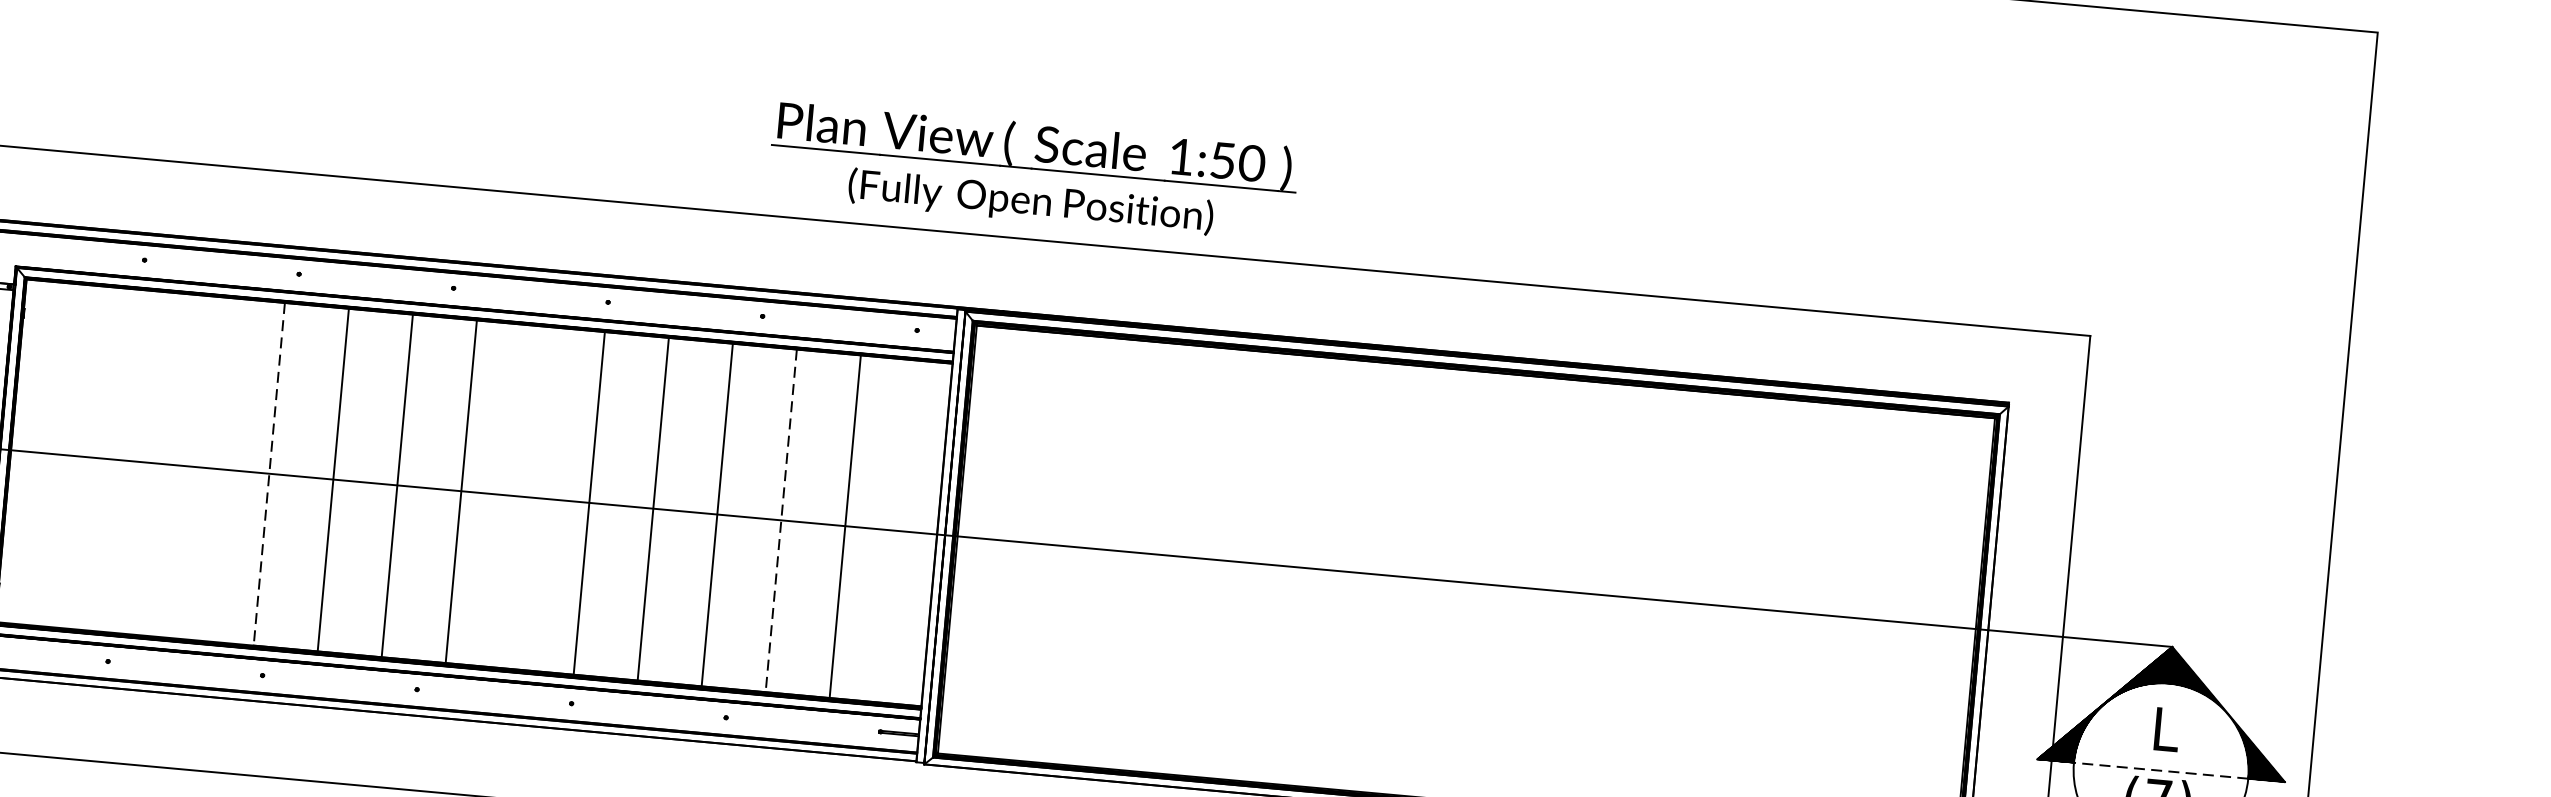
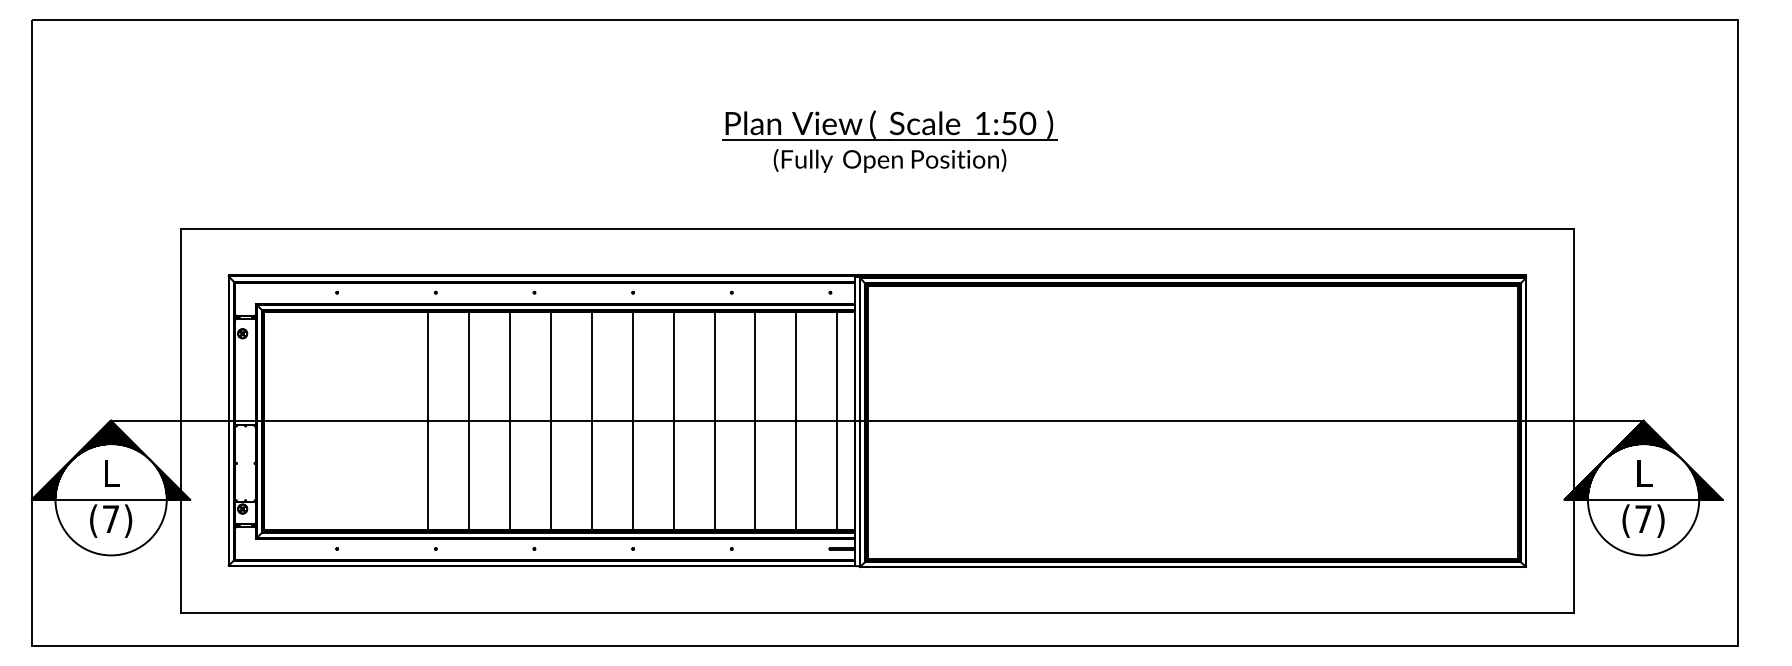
part: (1032, 171) -> (889, 141), moved
line: (269, 474) -> (428, 421), dashed -> solid
line: (524, 496) -> (591, 420), added
line: (781, 521) -> (755, 421), dashed -> solid
line: (909, 531) -> (837, 420), added
line: (2161, 770) -> (1643, 499), dashed -> solid

